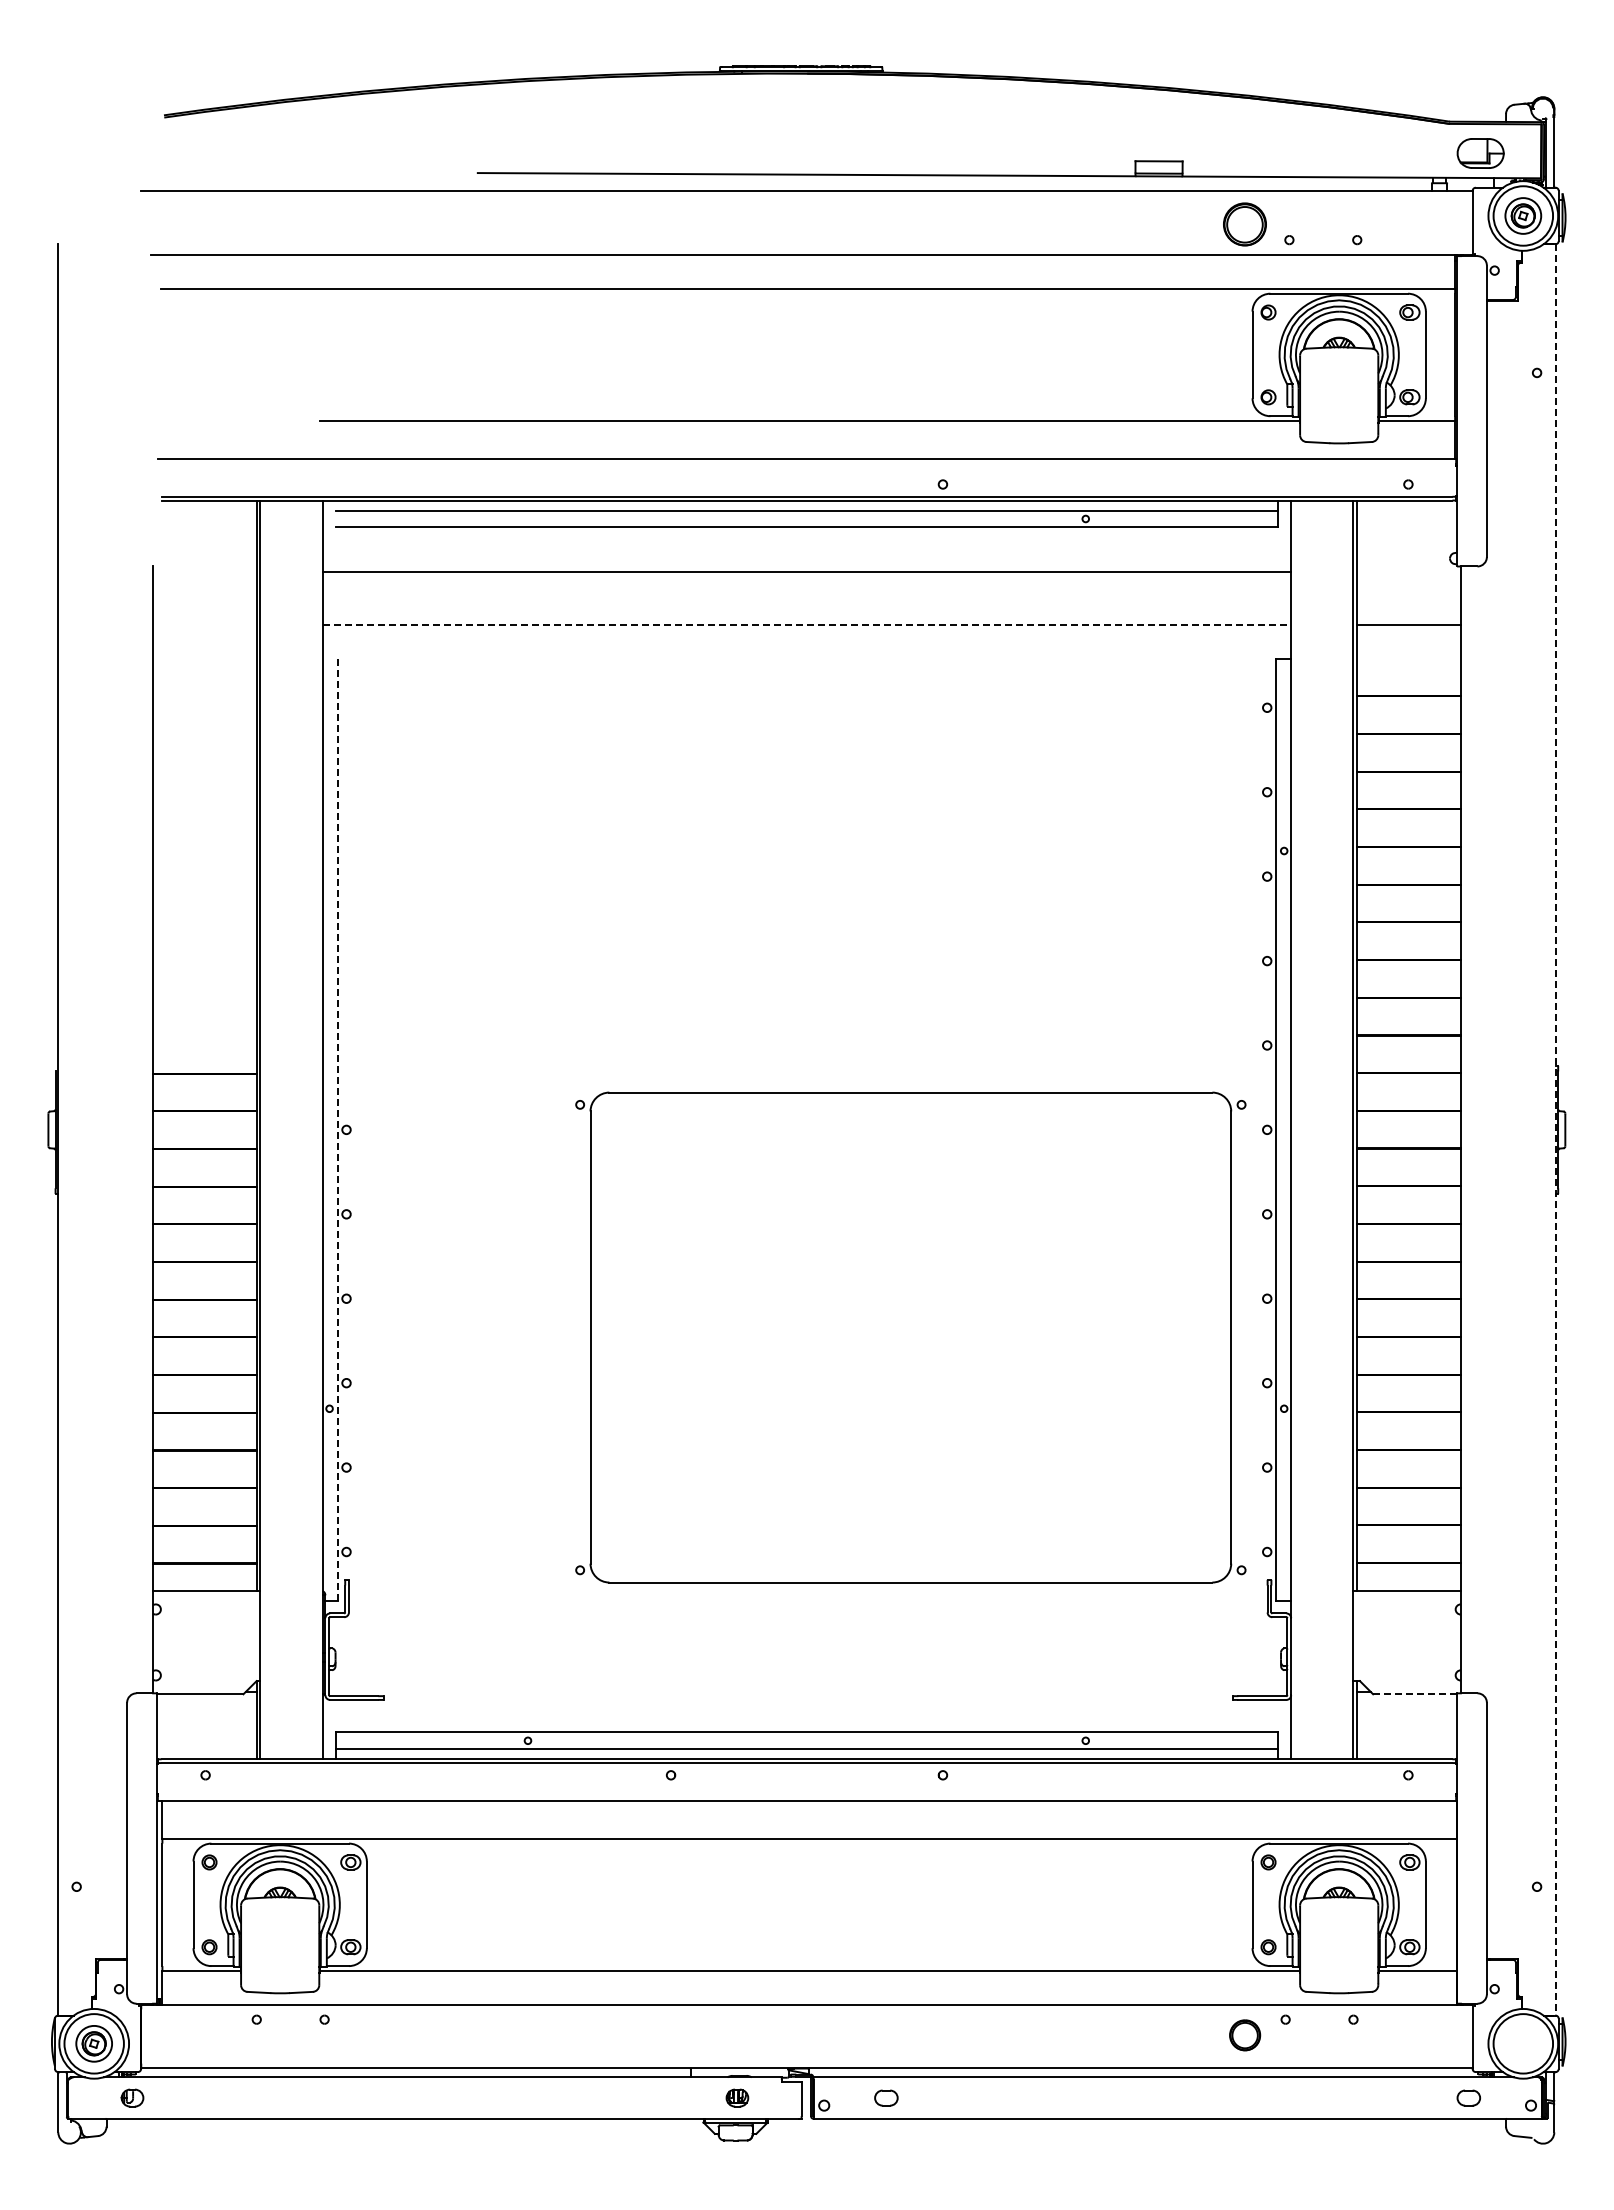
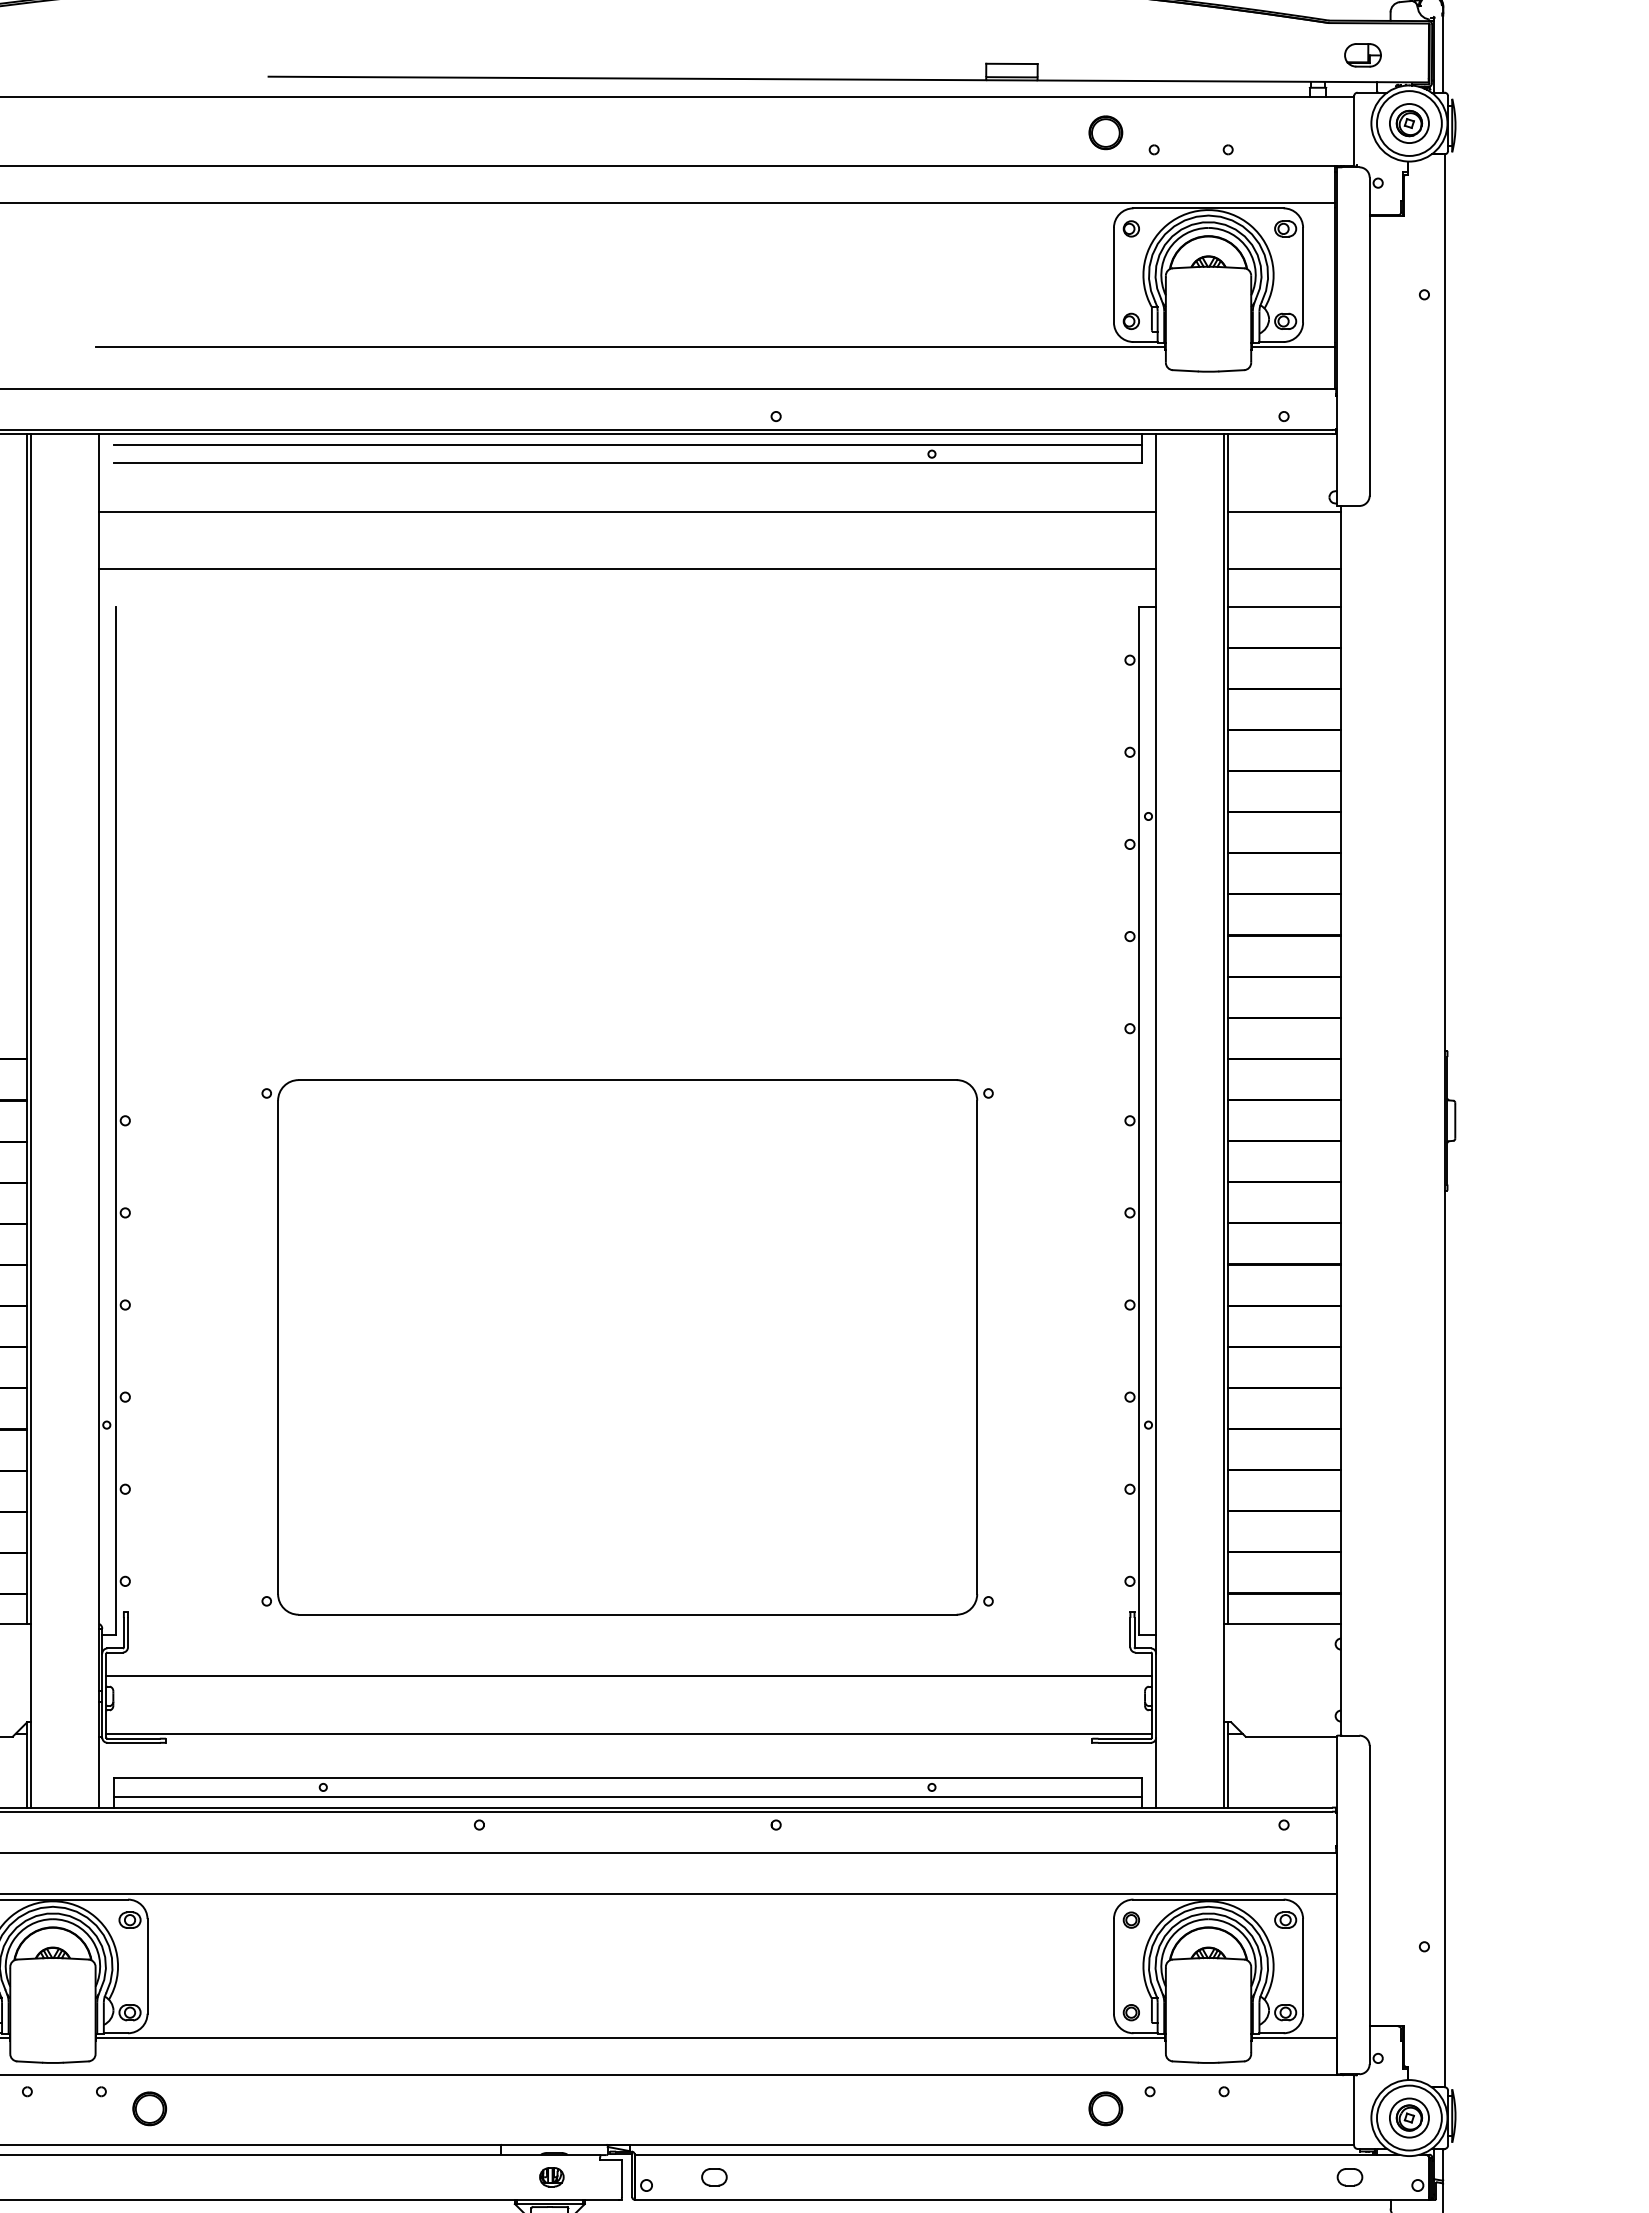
part: (1480, 153) -> (1362, 55), size x0.71
part: (1245, 224) -> (1106, 132), size x0.71
line: (1408, 571) -> (1284, 511), added
line: (807, 624) -> (628, 569), dashed -> solid
line: (1408, 658) -> (1284, 606), added
line: (338, 1129) -> (116, 1120), dashed -> solid
line: (1555, 1129) -> (1444, 1120), dashed -> solid
part: (910, 1337) -> (627, 1347), moved
line: (808, 1638) -> (629, 1675), added
line: (808, 1691) -> (629, 1733), added
line: (1415, 1694) -> (1291, 1736), dashed -> solid
part: (368, 2035) -> (149, 2108), added
part: (1523, 2043) -> (1409, 2117), added

